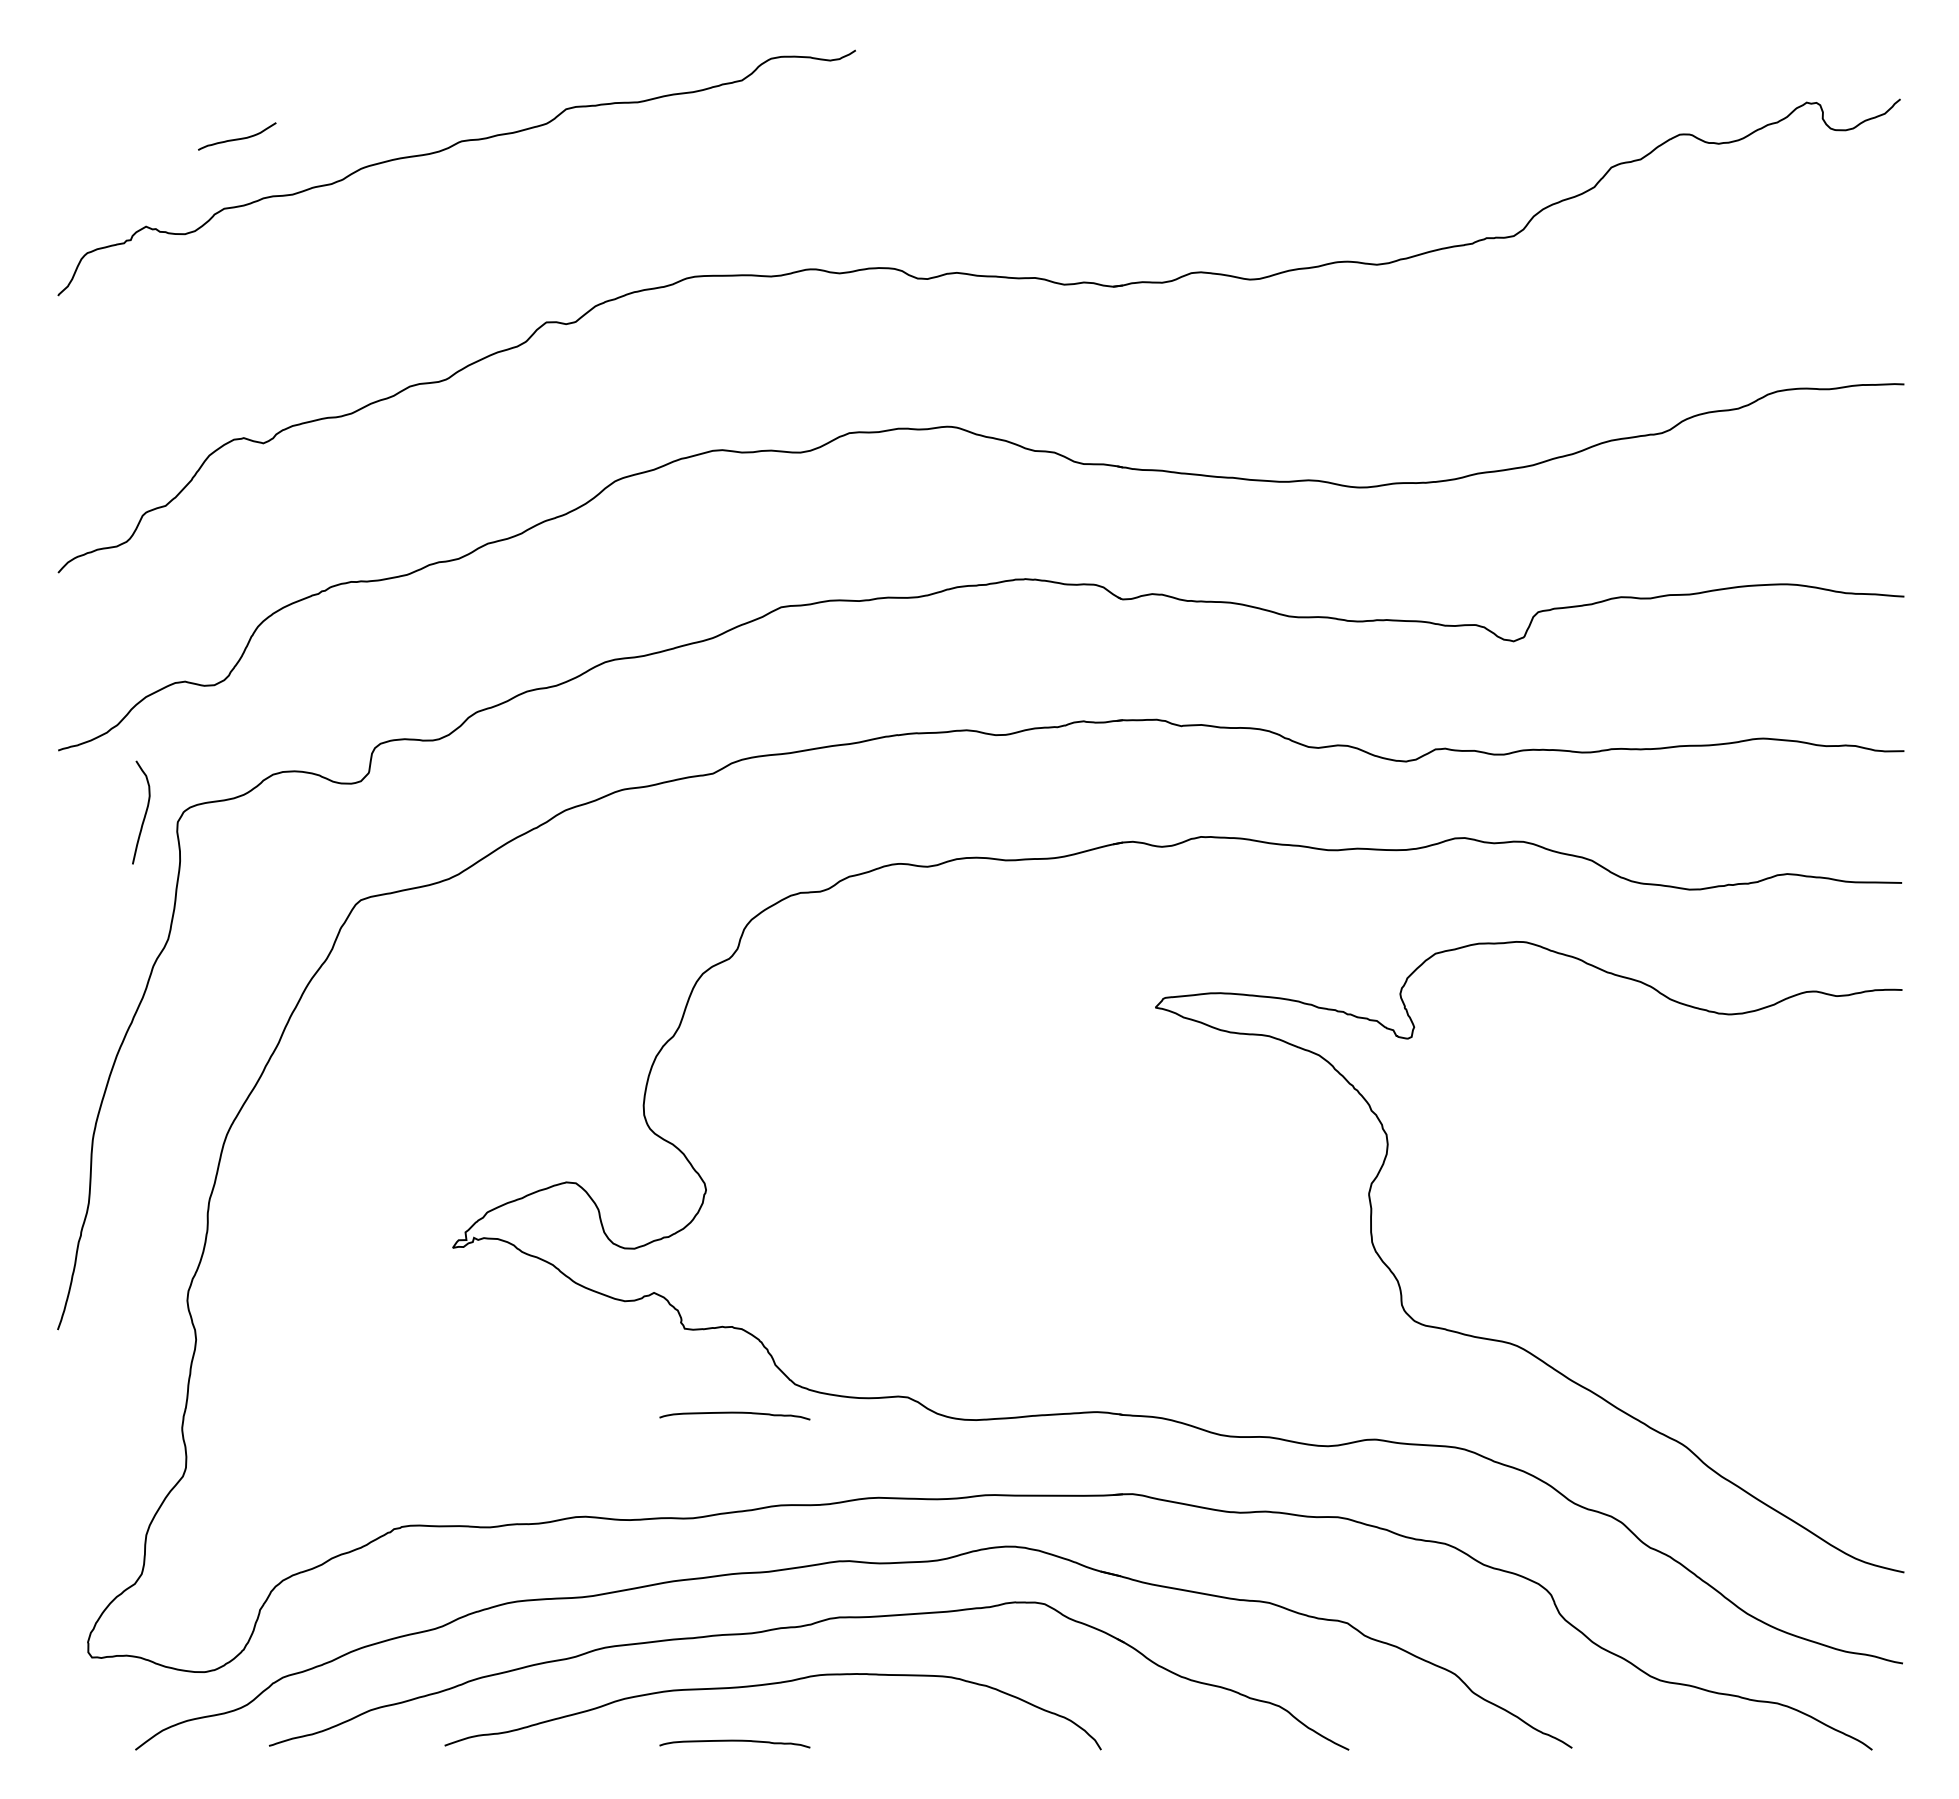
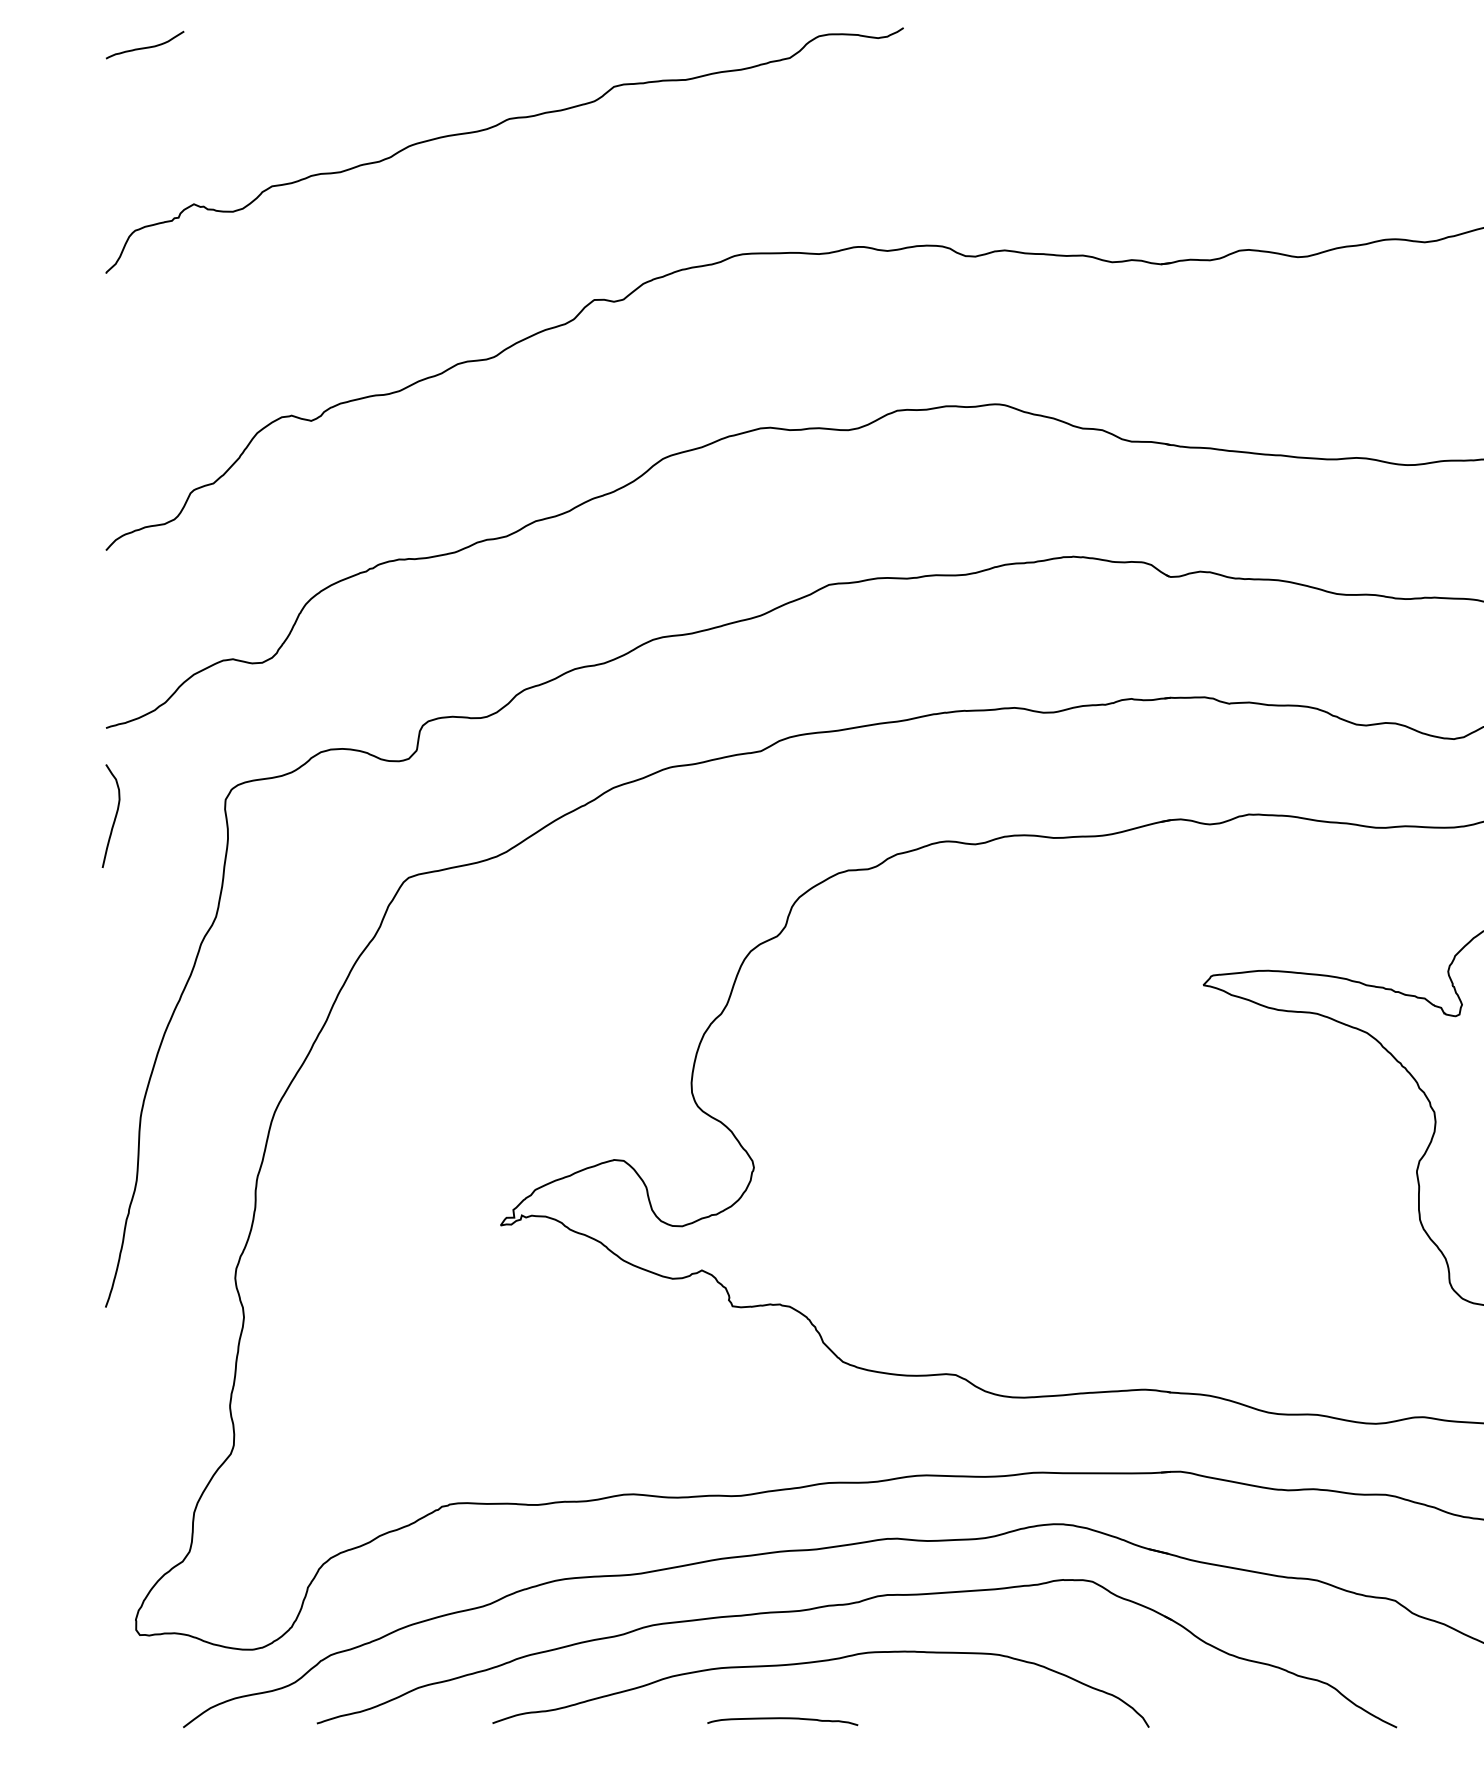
curve: (237, 138) -> (145, 47), moved
curve: (144, 814) -> (114, 818), moved
curve: (734, 1413) -> (782, 1391), removed

